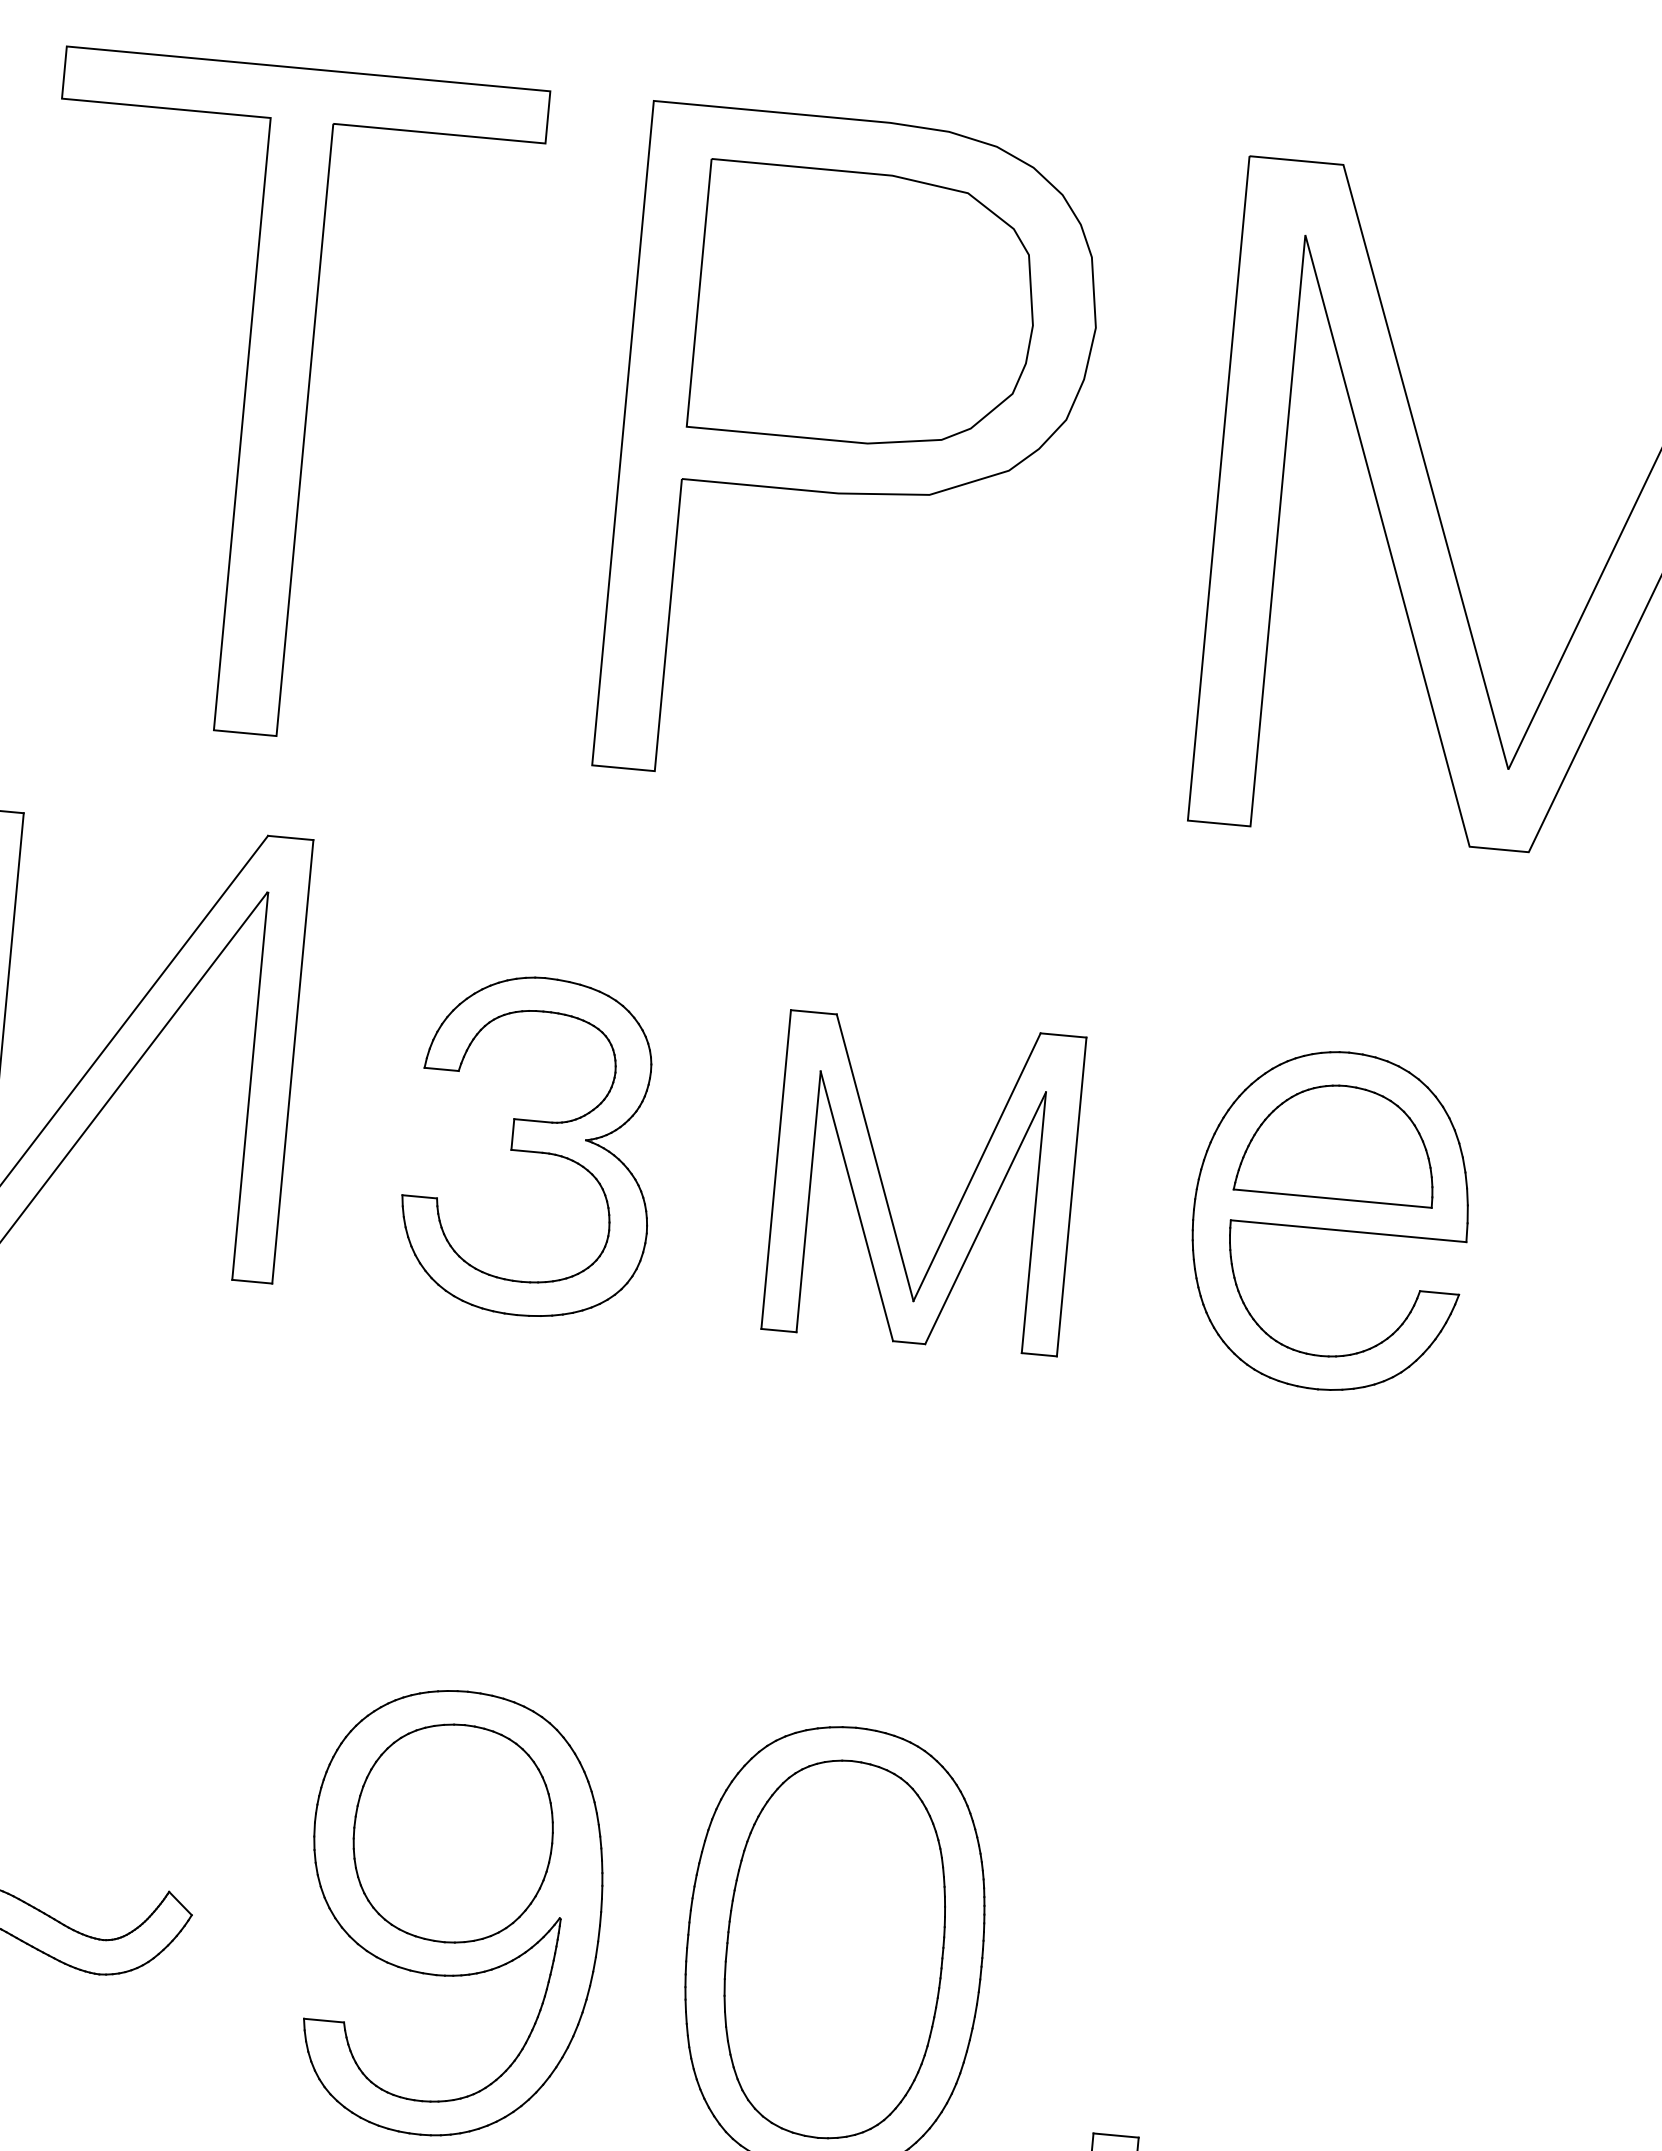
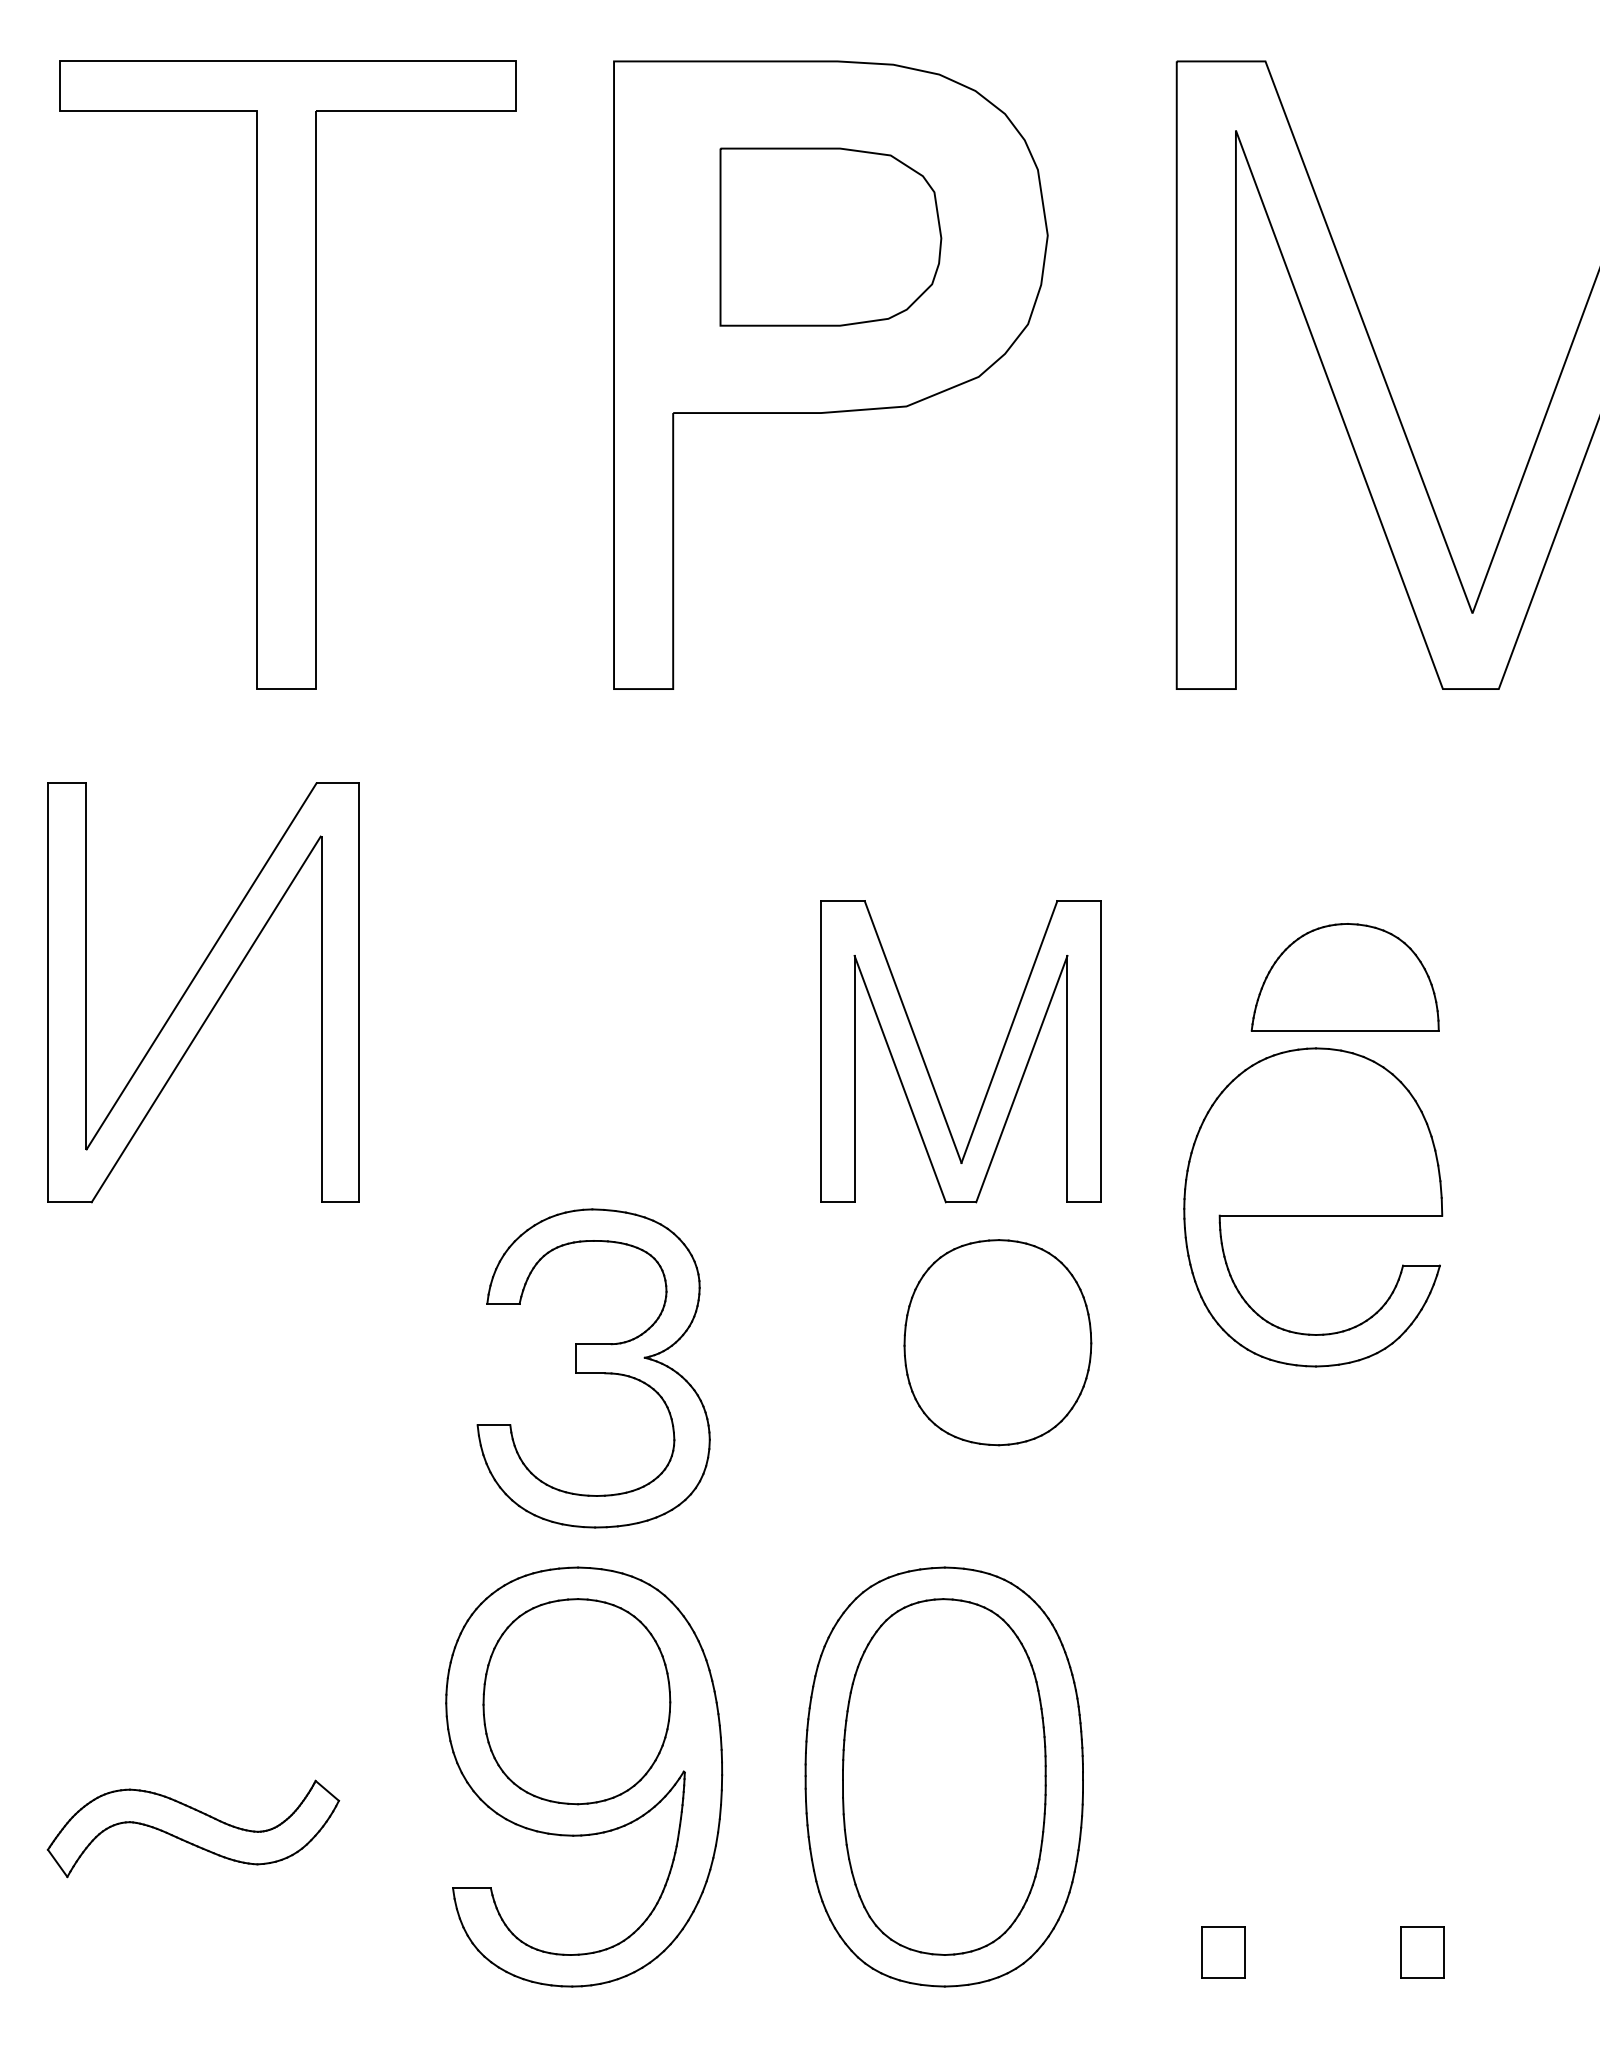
part: (865, 307) -> (830, 236), size x0.7
part: (530, 1146) -> (593, 1368), moved
part: (1330, 1220) -> (1313, 1207), moved
part: (933, 1494) -> (997, 1342), added

